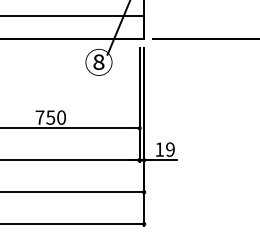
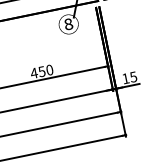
text: (39, 117) -> (33, 73), 750 -> 450
text: (170, 149) -> (133, 76), 19 -> 15

